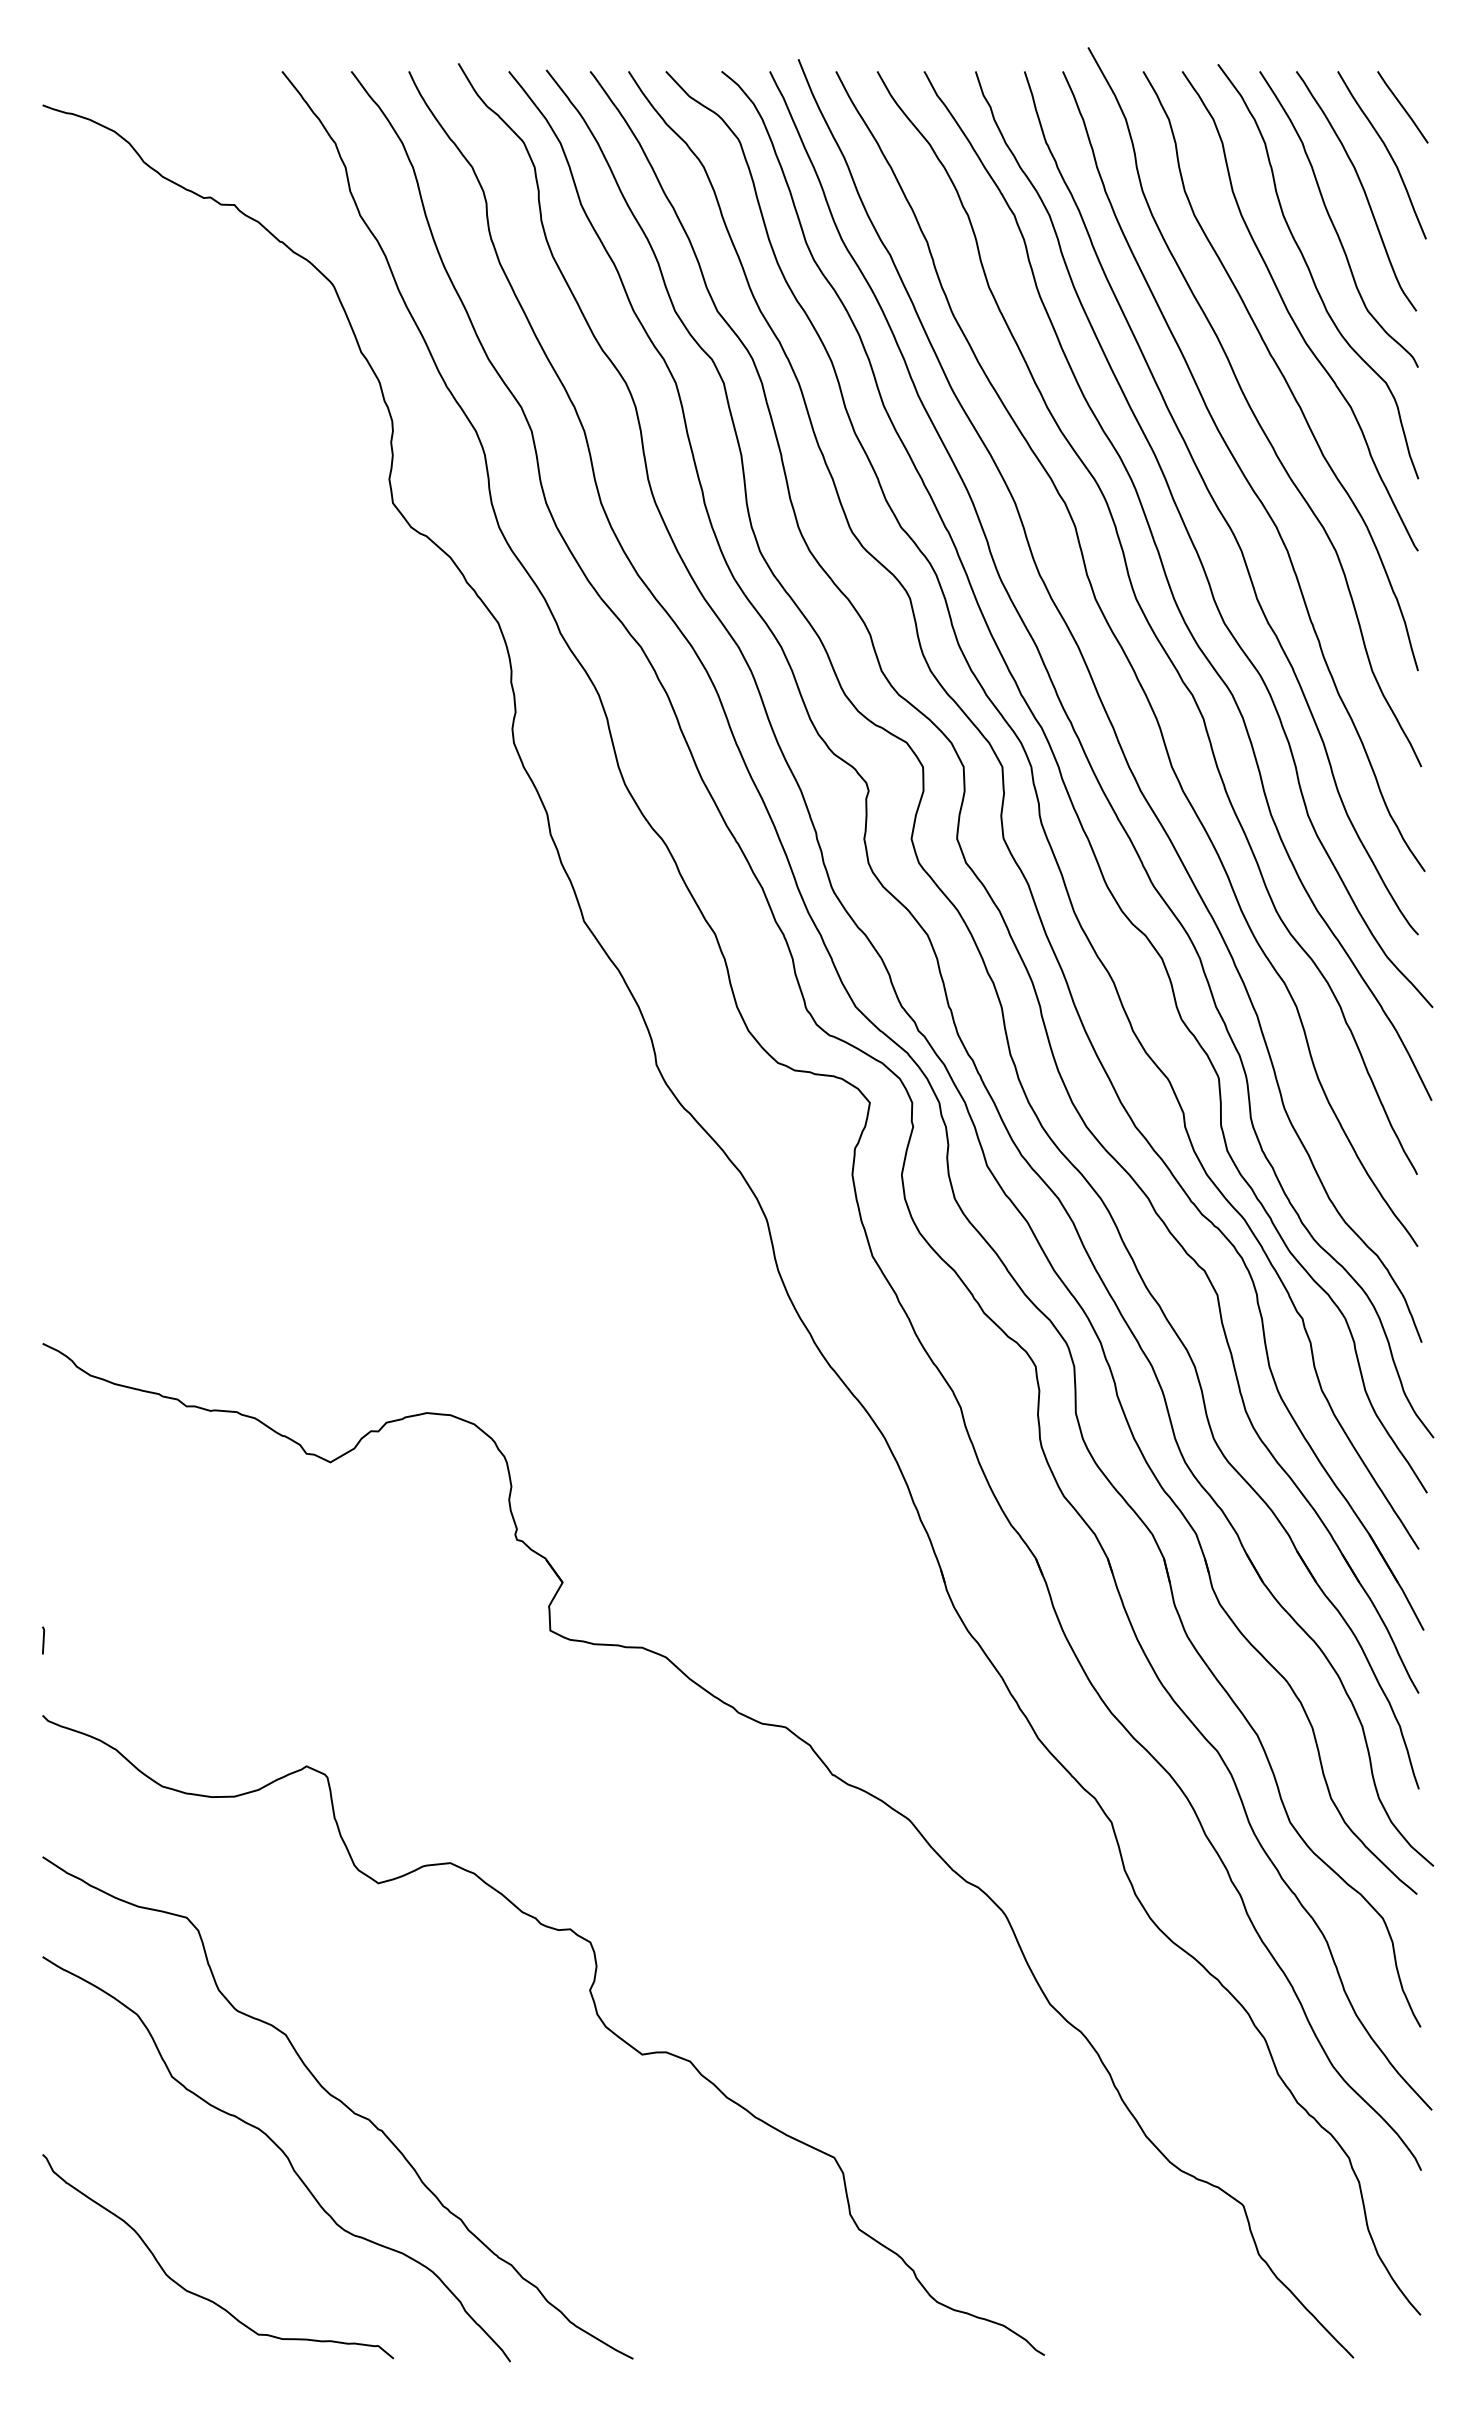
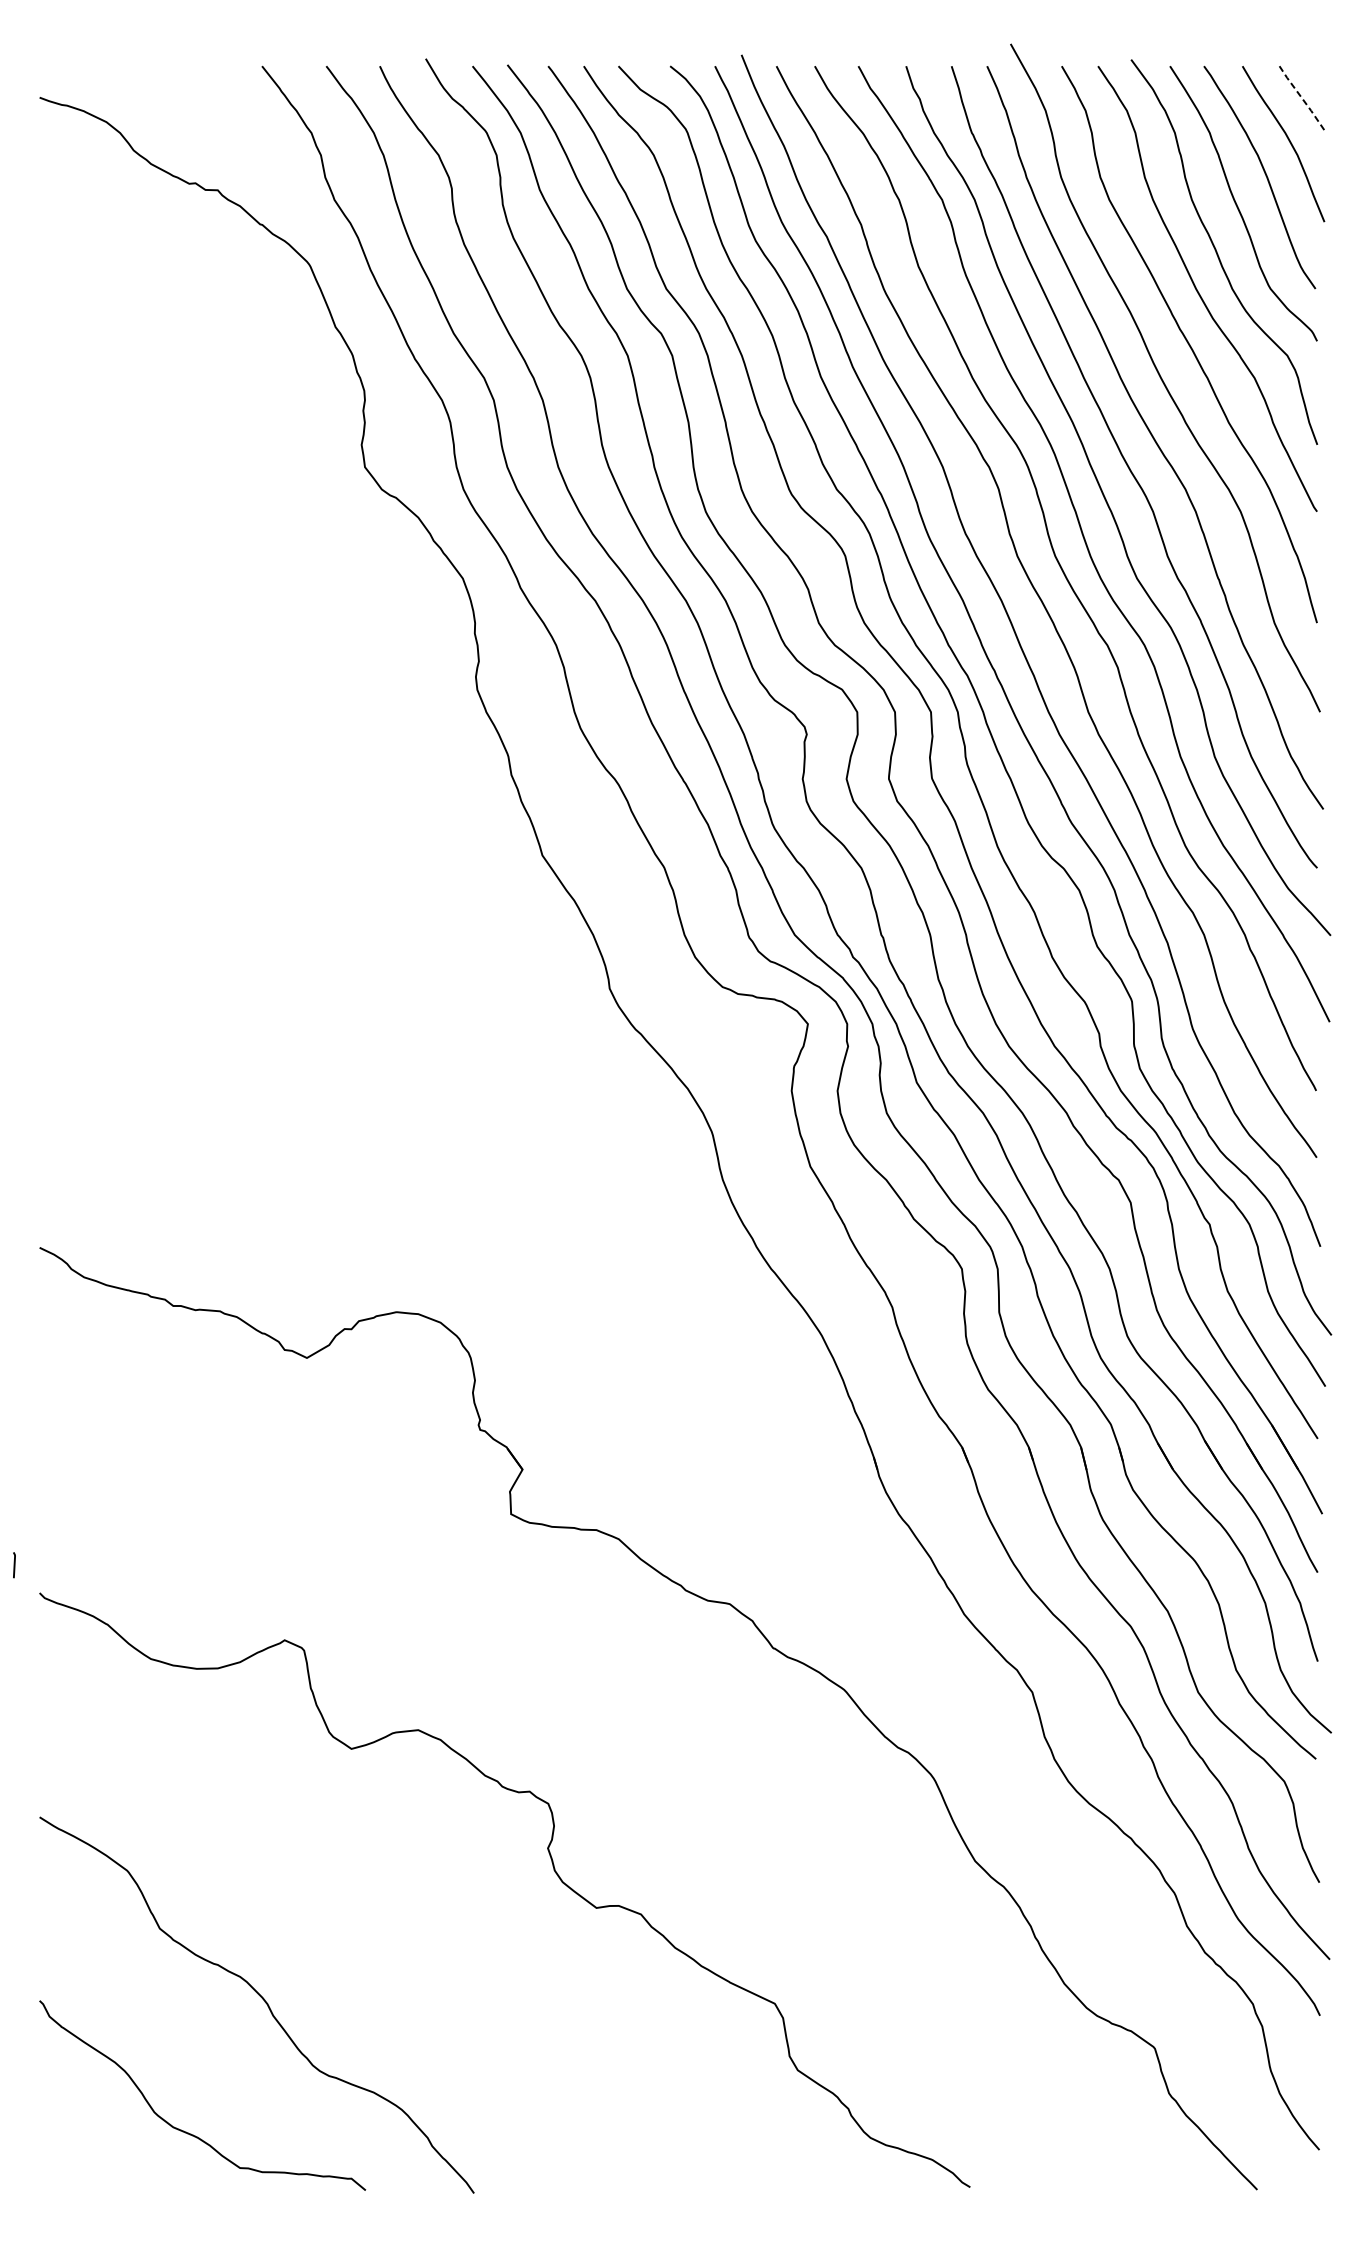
line: (1403, 108) -> (1303, 100), solid -> dashed
line: (43, 1640) -> (14, 1565), moved
curve: (341, 2103) -> (317, 1953), removed

